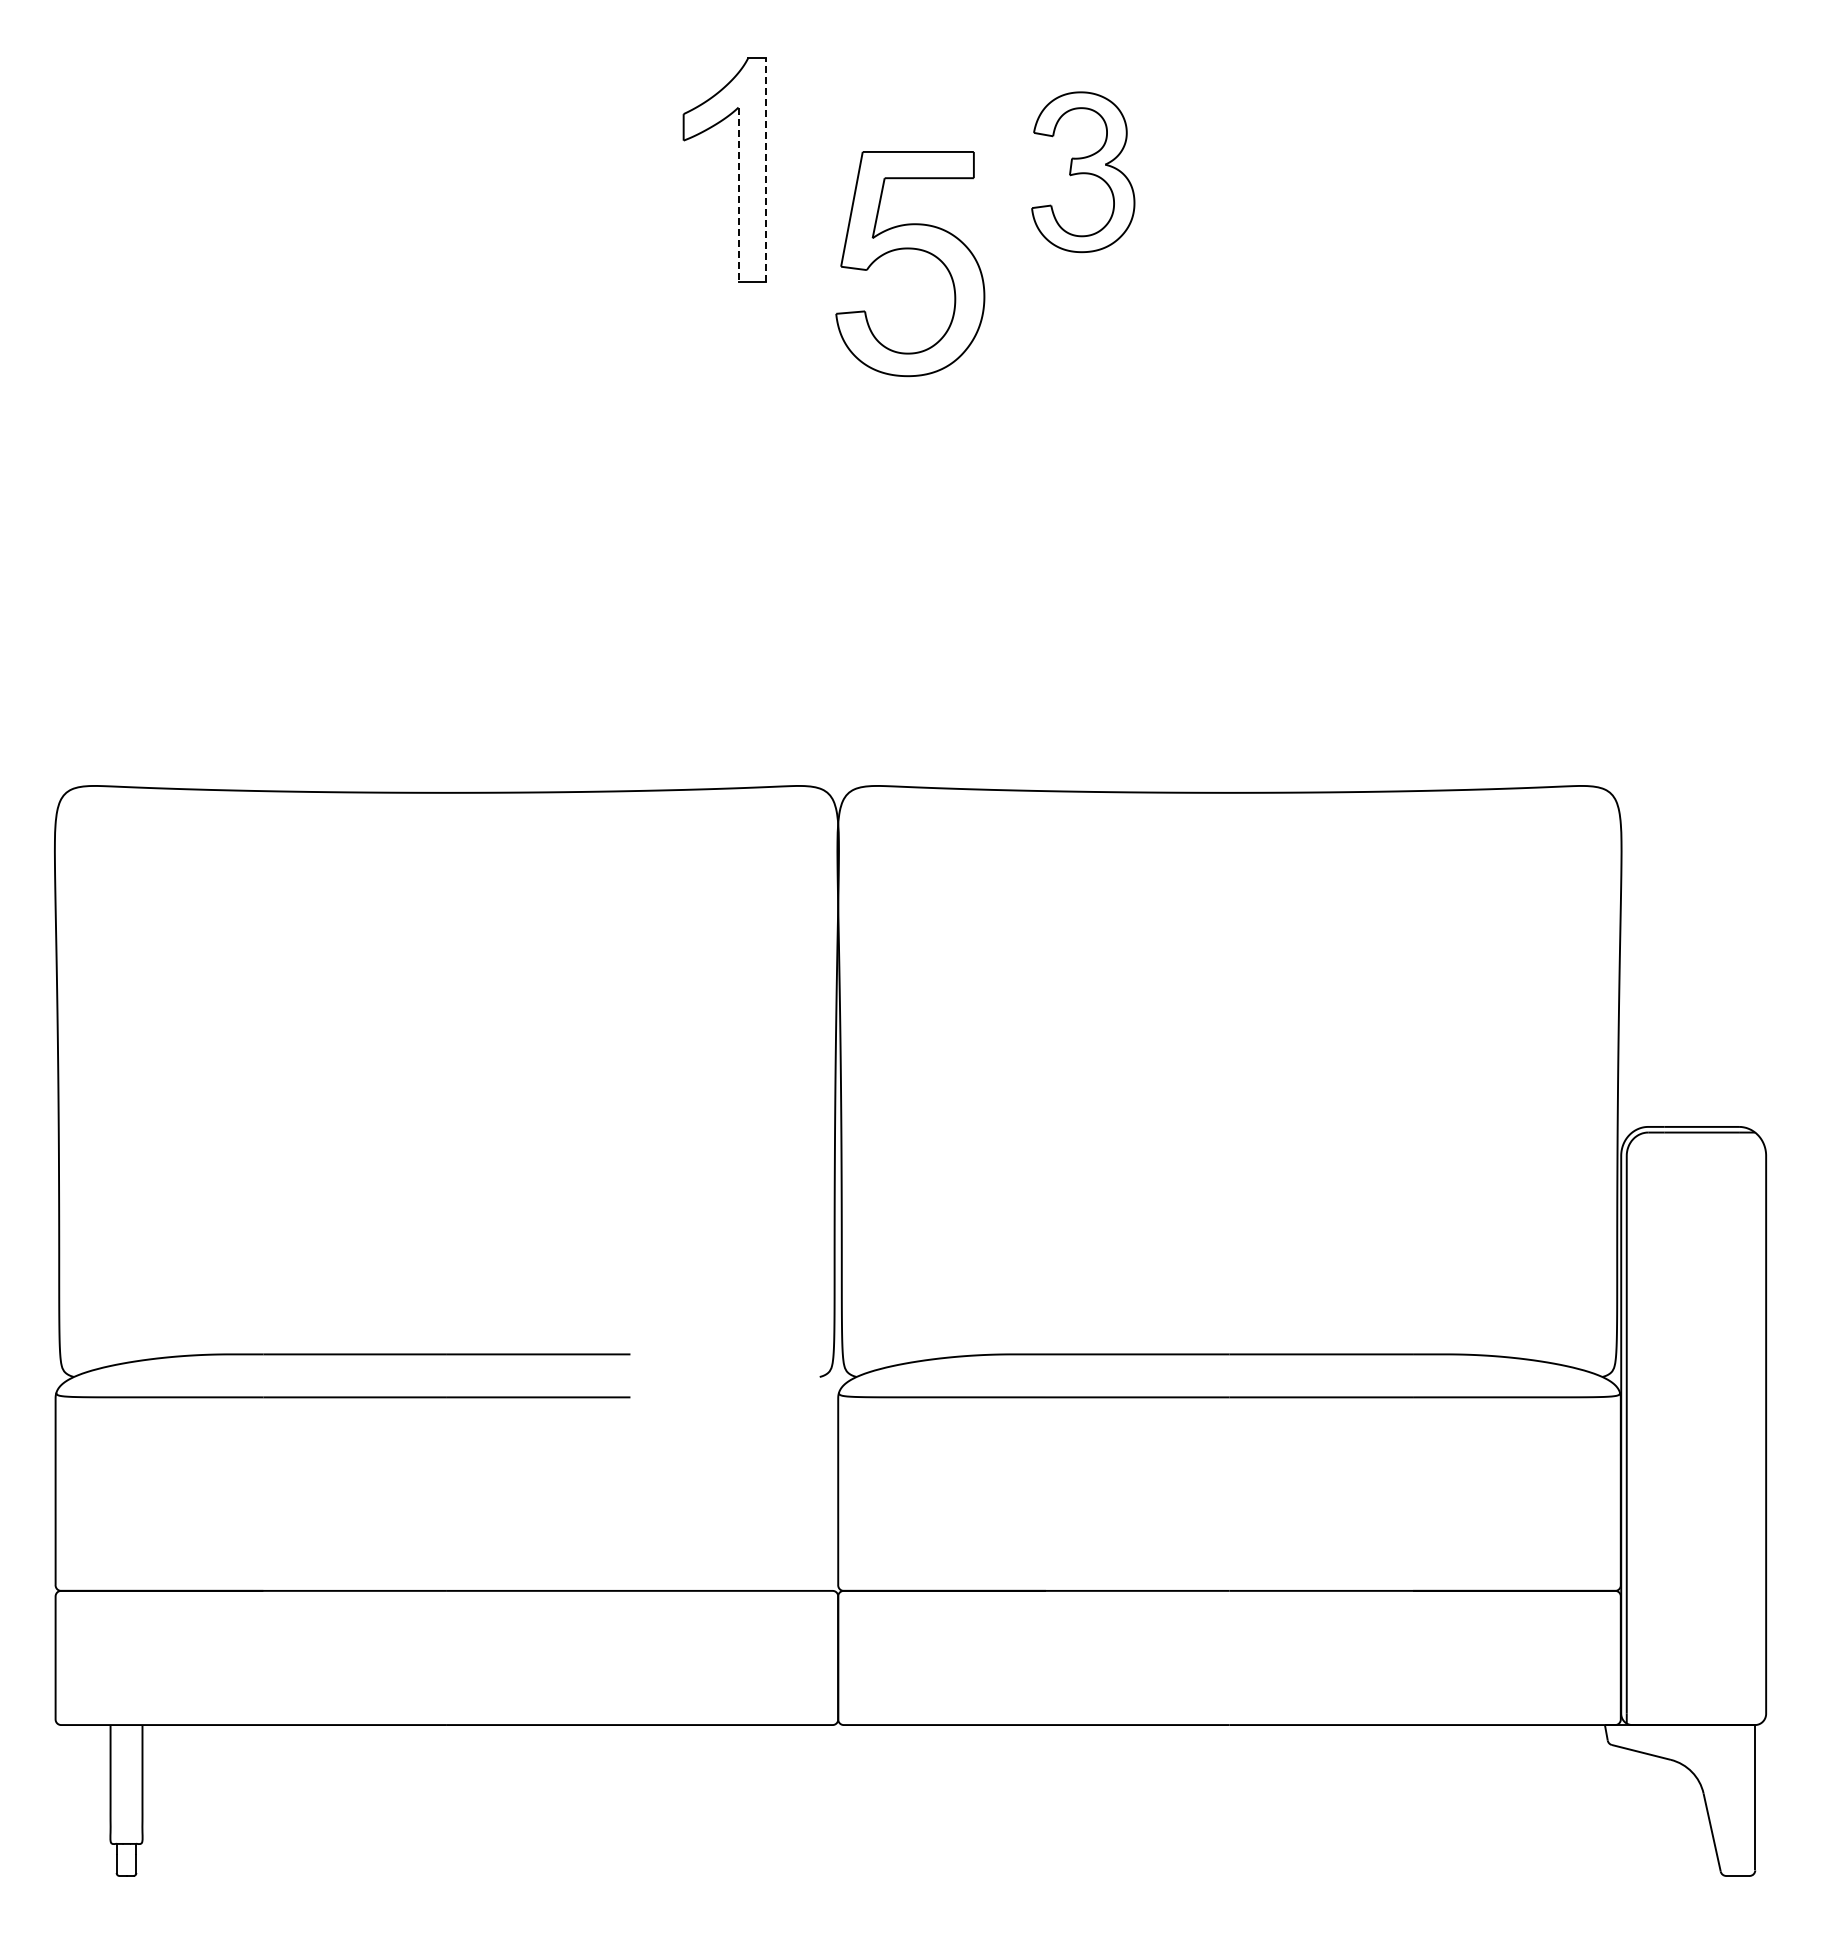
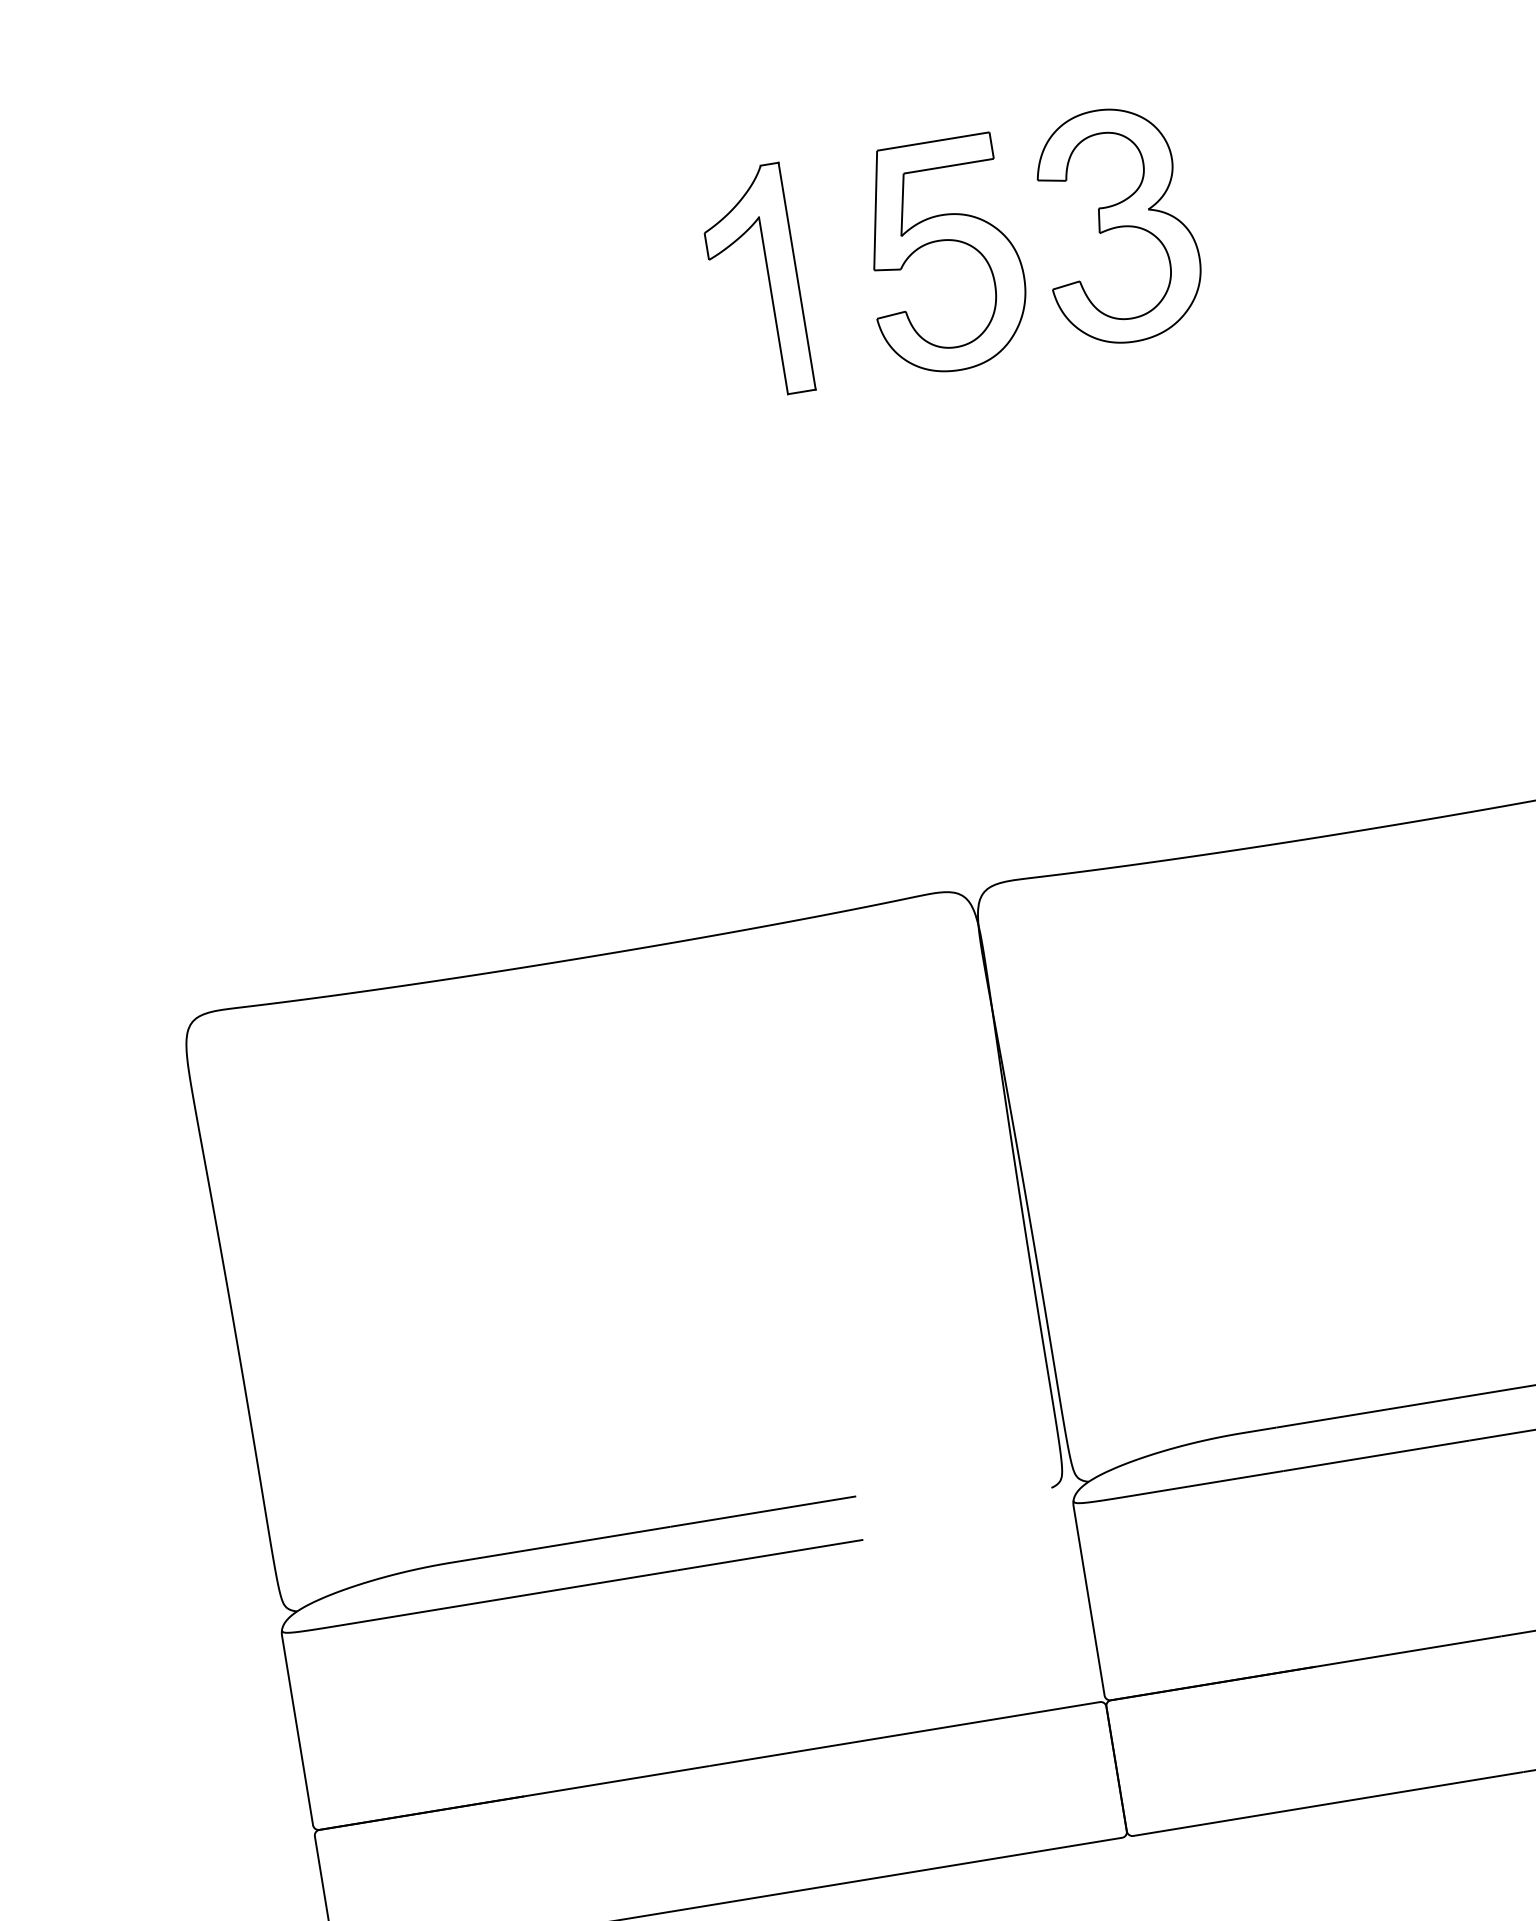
line: (765, 169) -> (796, 275), dashed -> solid
part: (1083, 172) -> (1118, 225), size x1.43
line: (738, 195) -> (773, 306), dashed -> solid
part: (910, 249) -> (941, 241), moved

